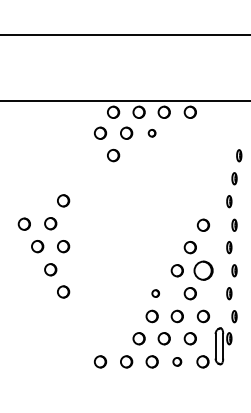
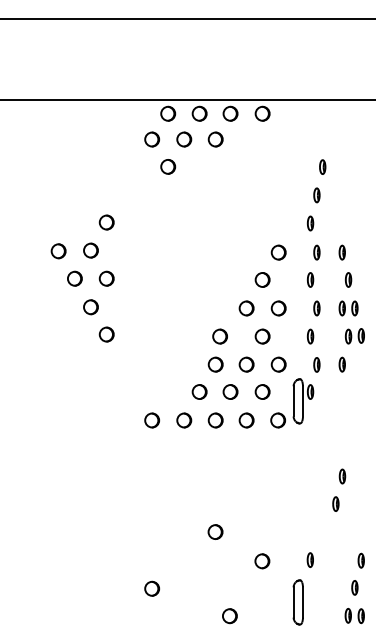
part: (152, 133) -> (215, 139), size x1.67
part: (203, 270) -> (278, 308), size x0.62
part: (155, 293) -> (219, 336), size x1.67
part: (177, 361) -> (246, 420), size x1.43

